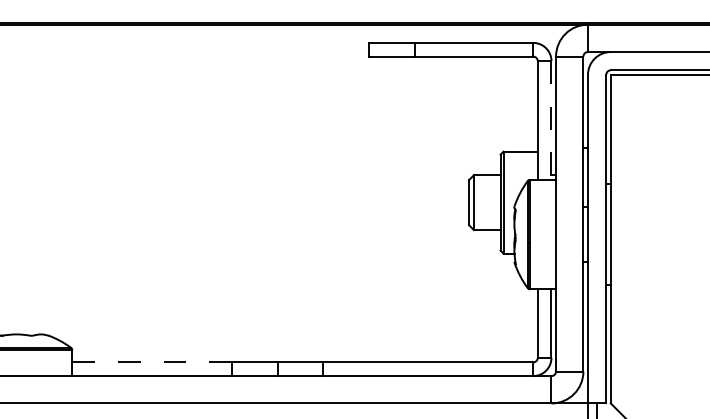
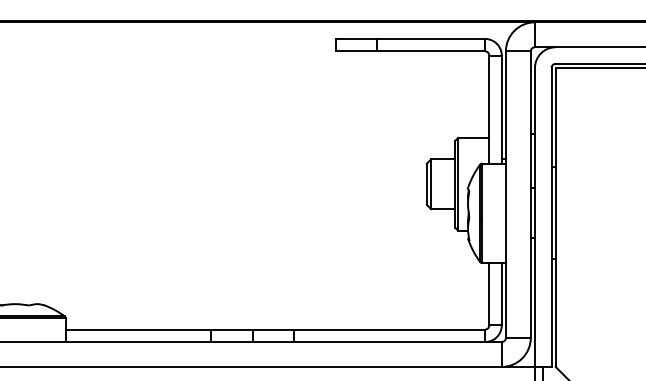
line: (551, 120) -> (501, 109), dashed -> solid
line: (152, 362) -> (138, 329), dashed -> solid

